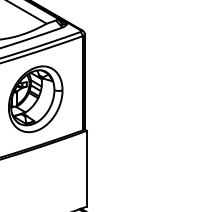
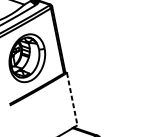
line: (86, 168) -> (71, 99), solid -> dashed

